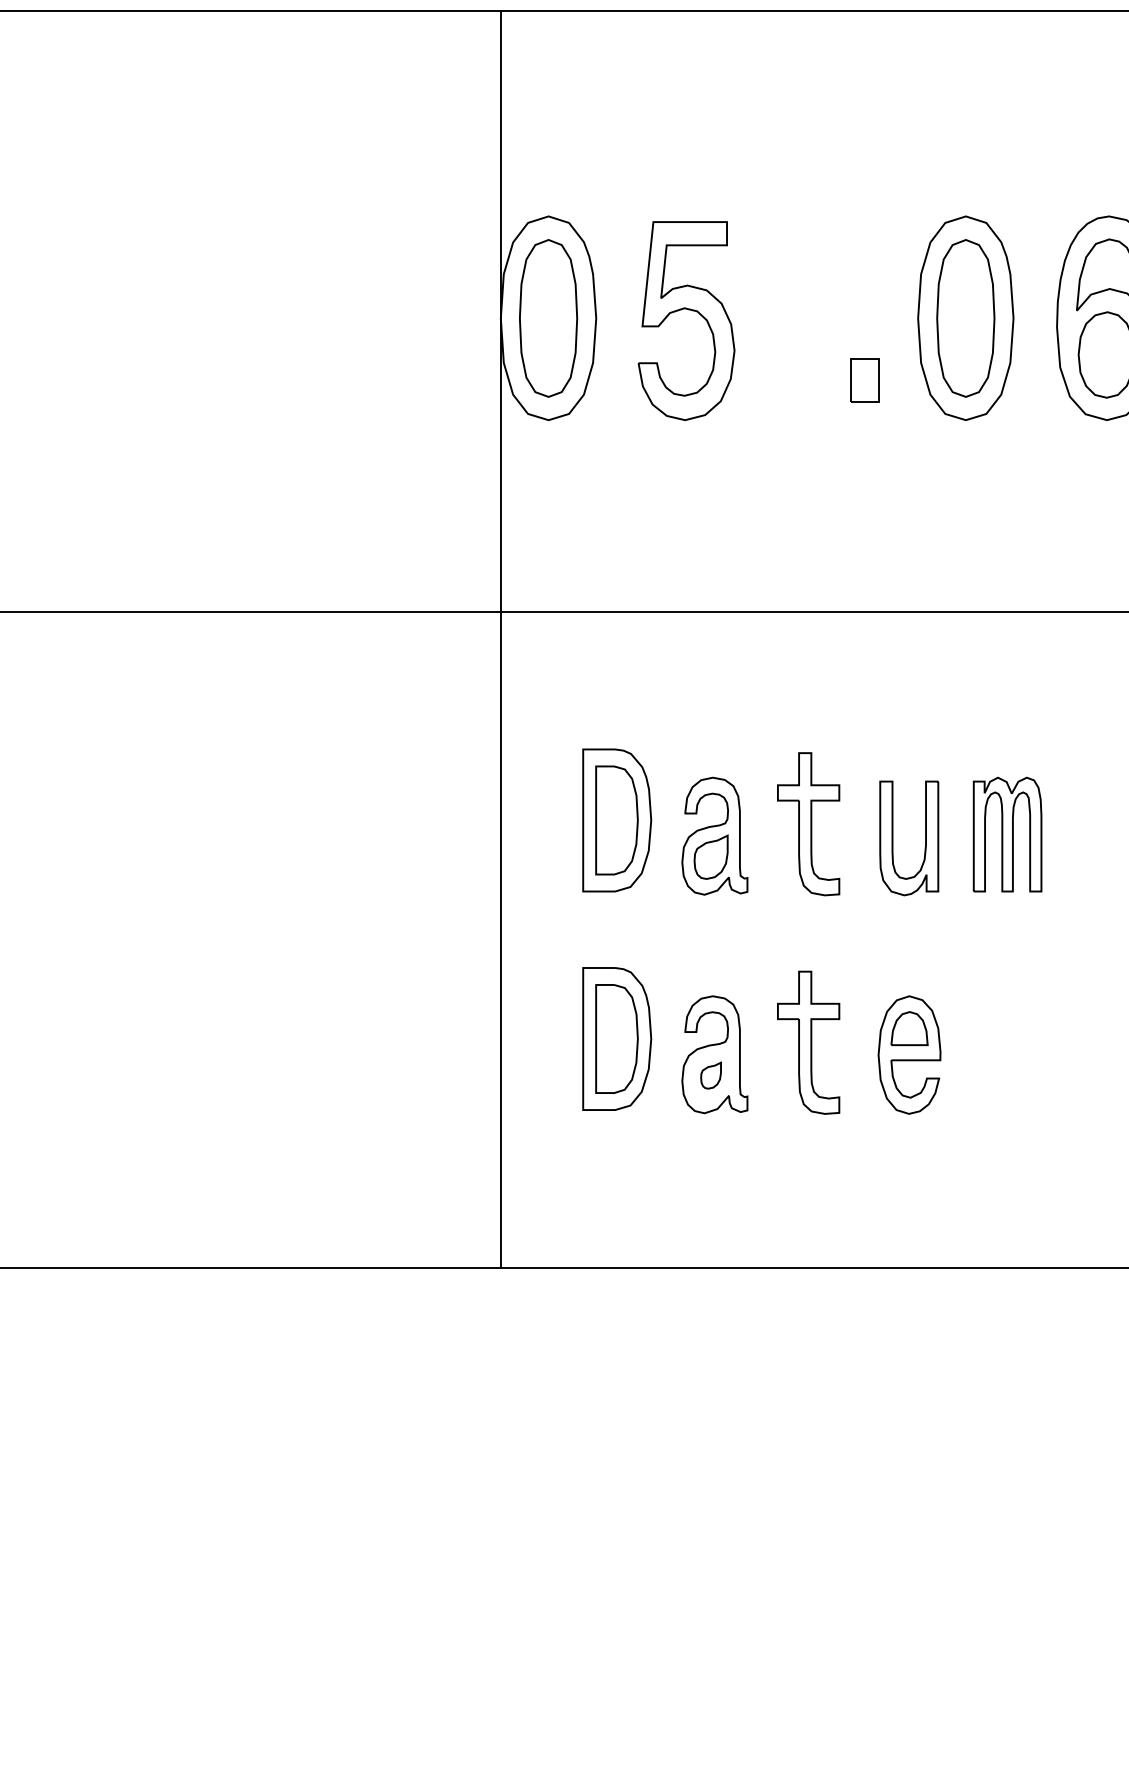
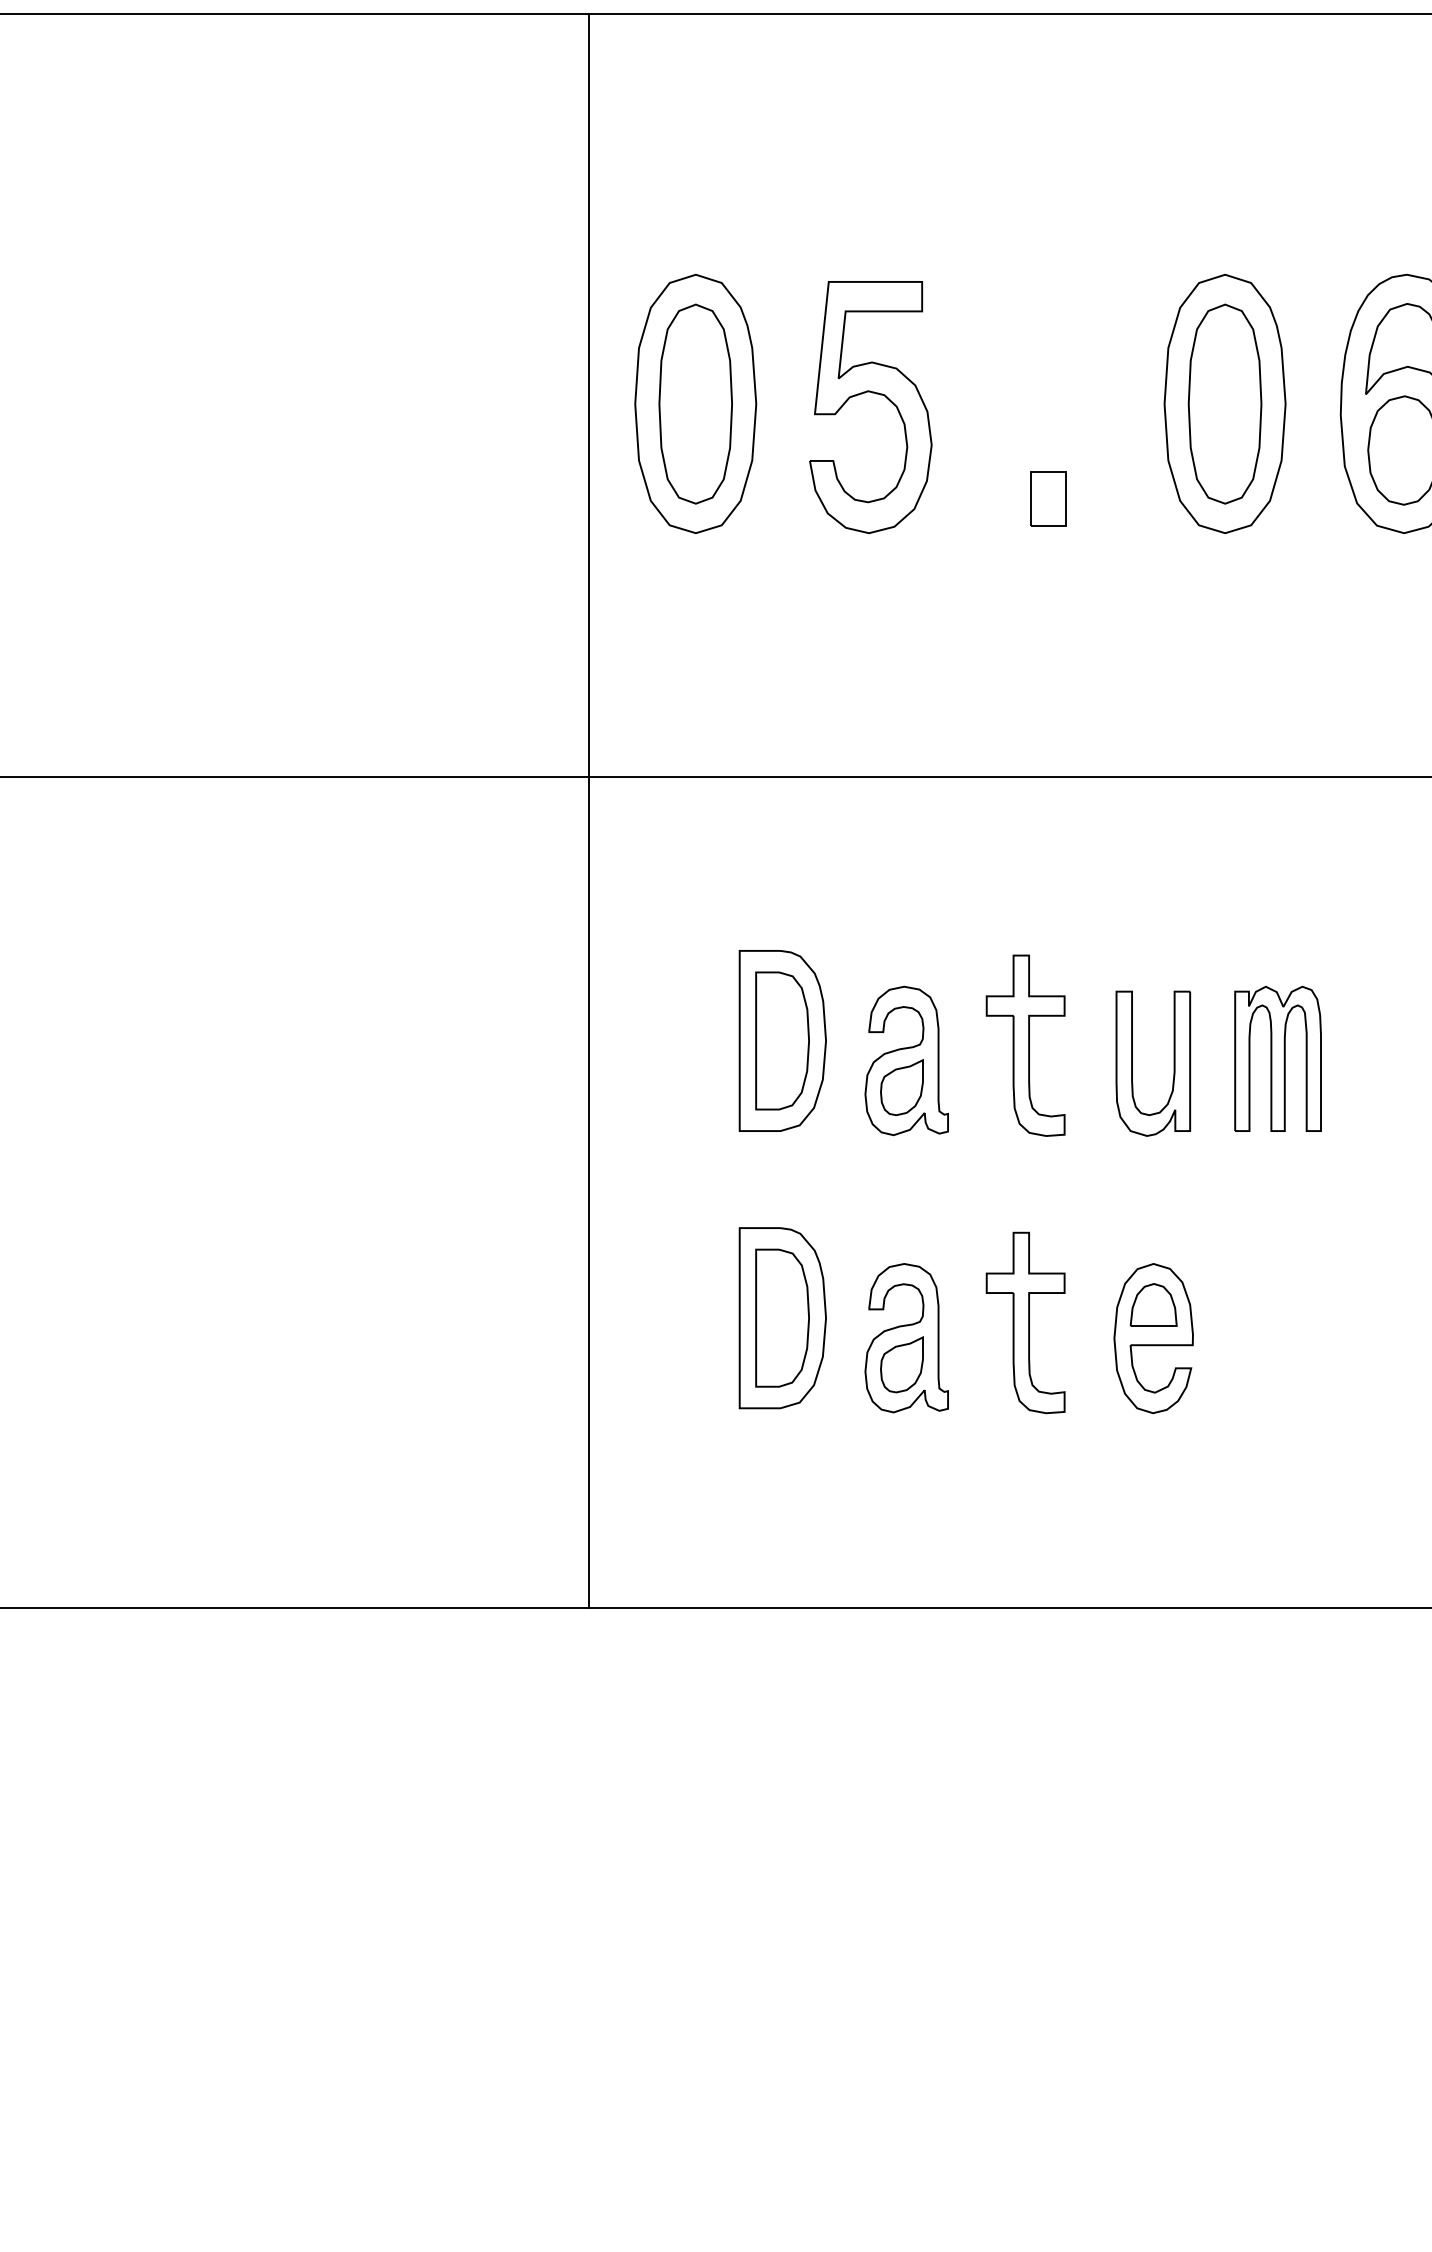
part: (864, 380) -> (1048, 499), moved
line: (501, 639) -> (589, 811), moved
part: (710, 1075) -> (901, 1364), size x1.67

